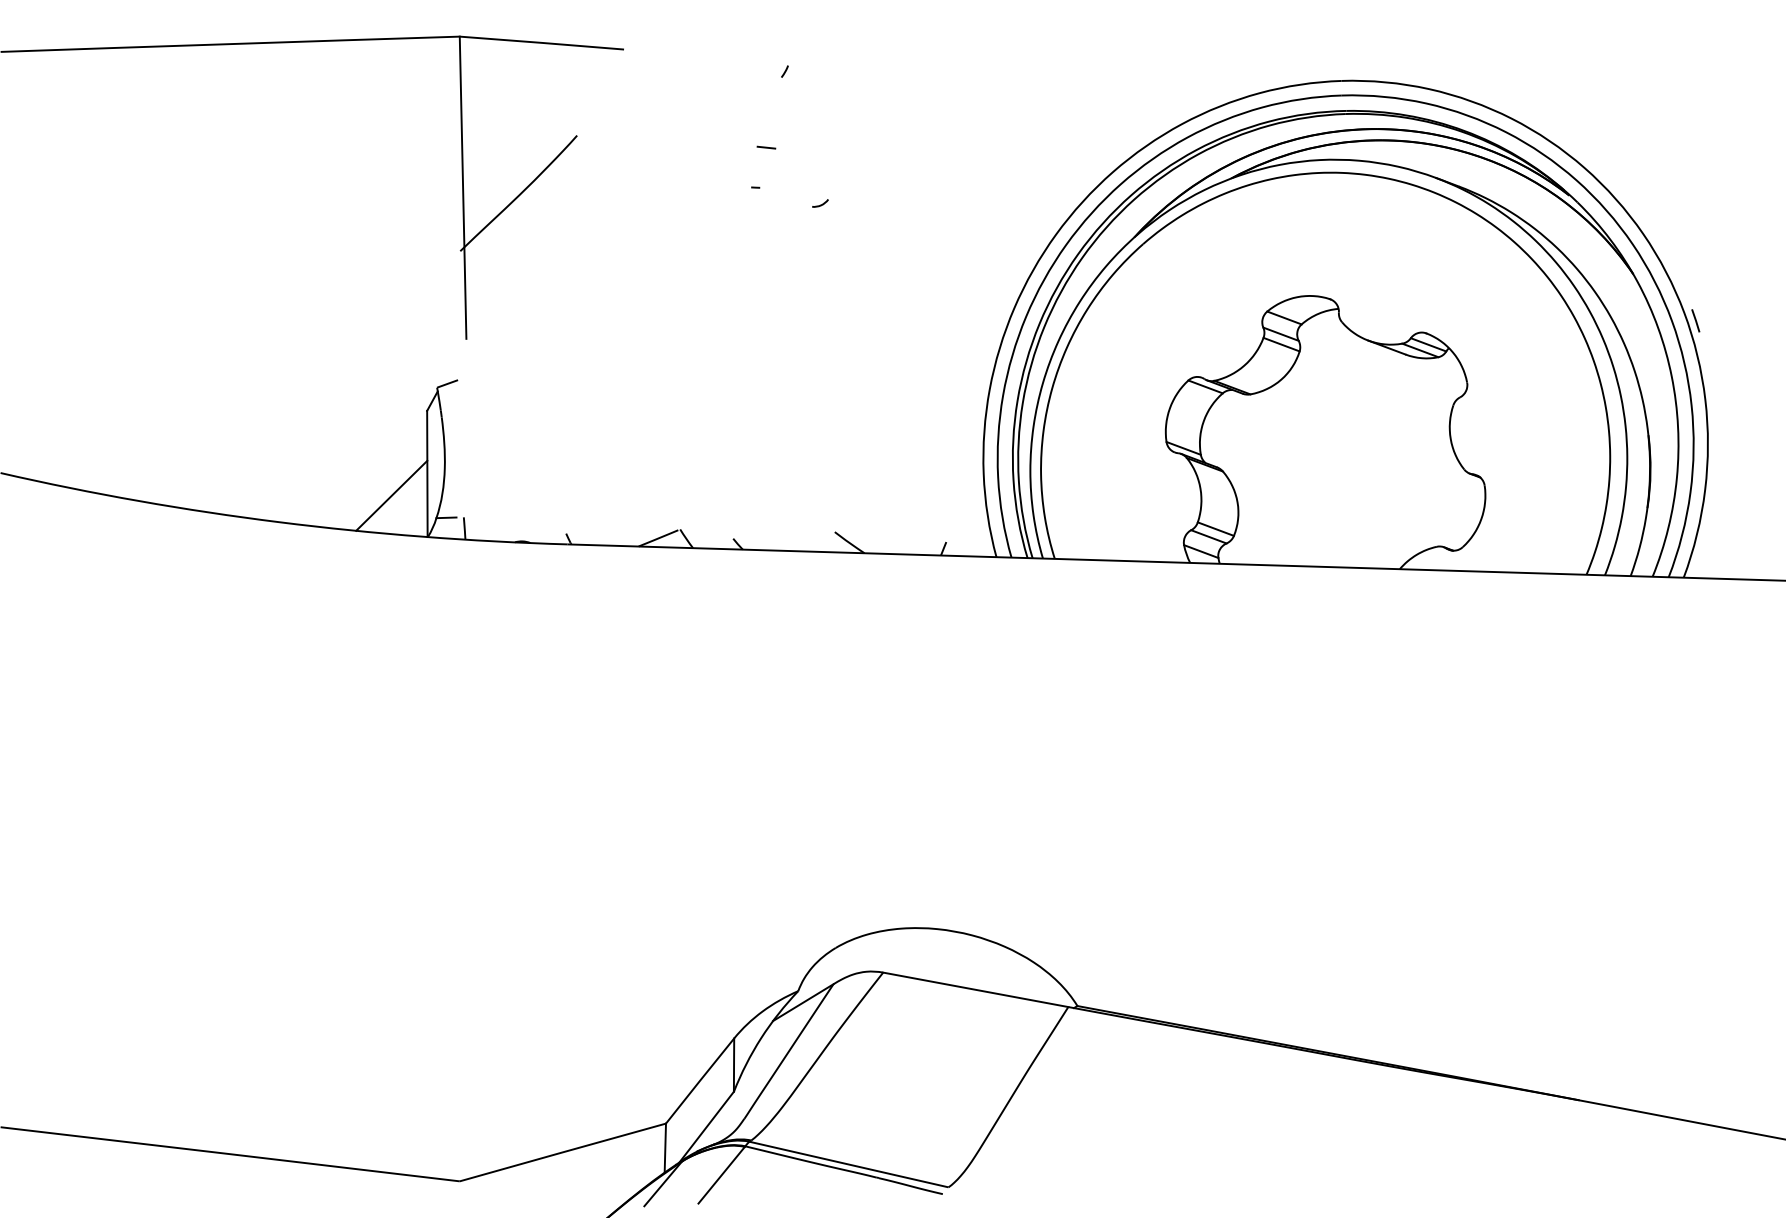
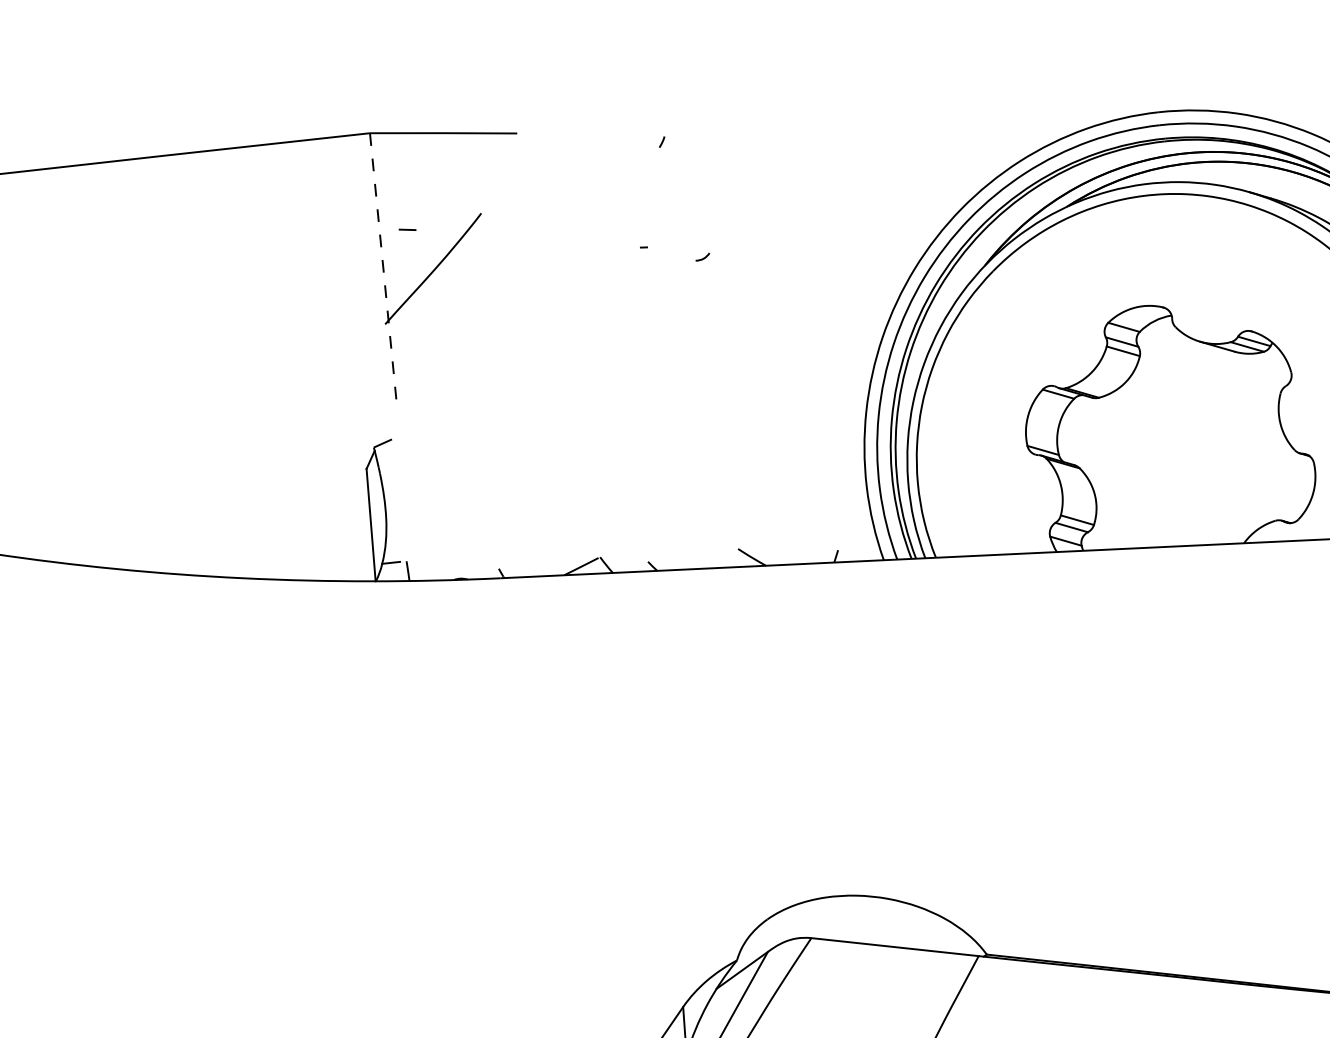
line: (766, 147) -> (407, 229), moved
line: (463, 188) -> (383, 268), solid -> dashed
line: (391, 495) -> (340, 546), removed

